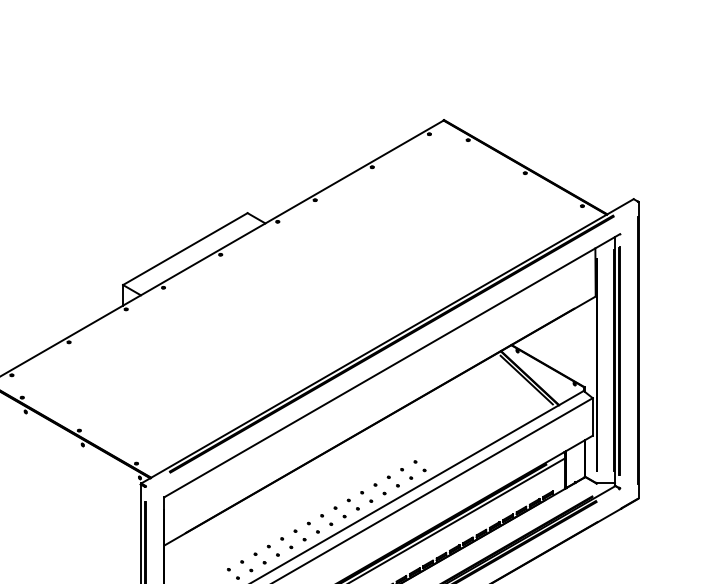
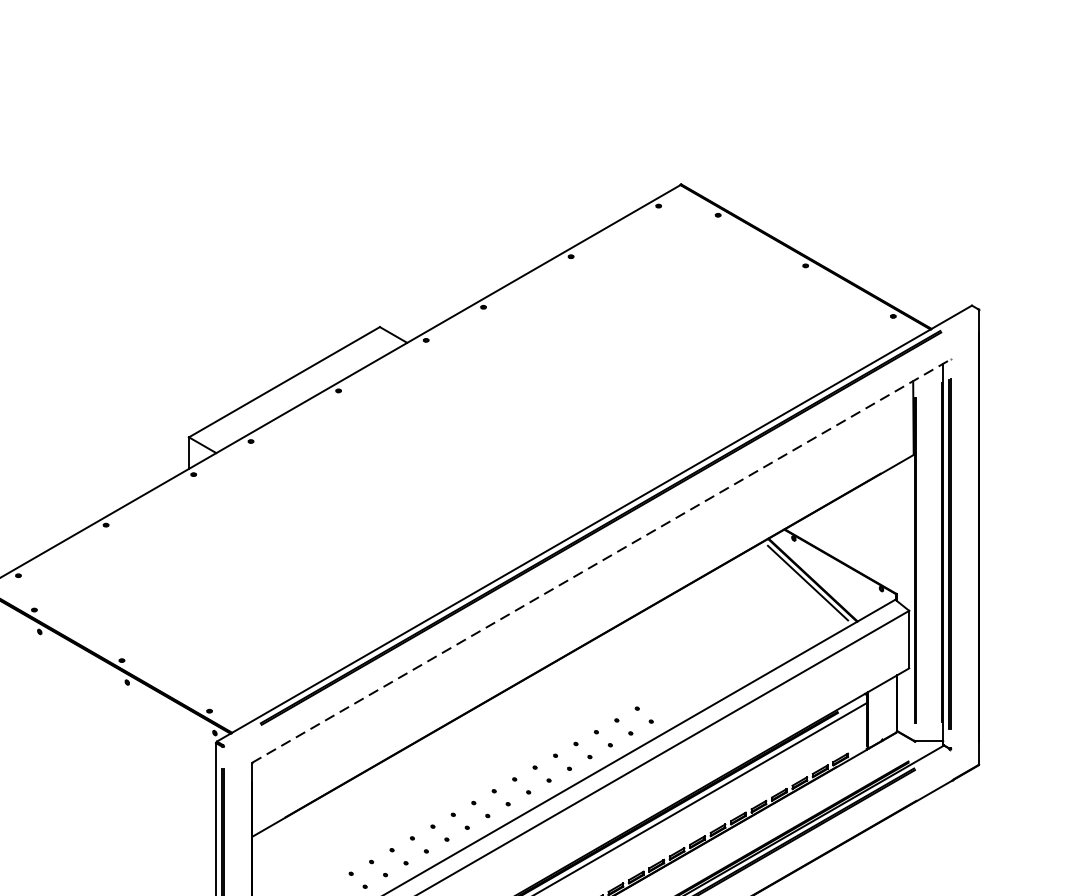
line: (392, 365) -> (602, 560), solid -> dashed

